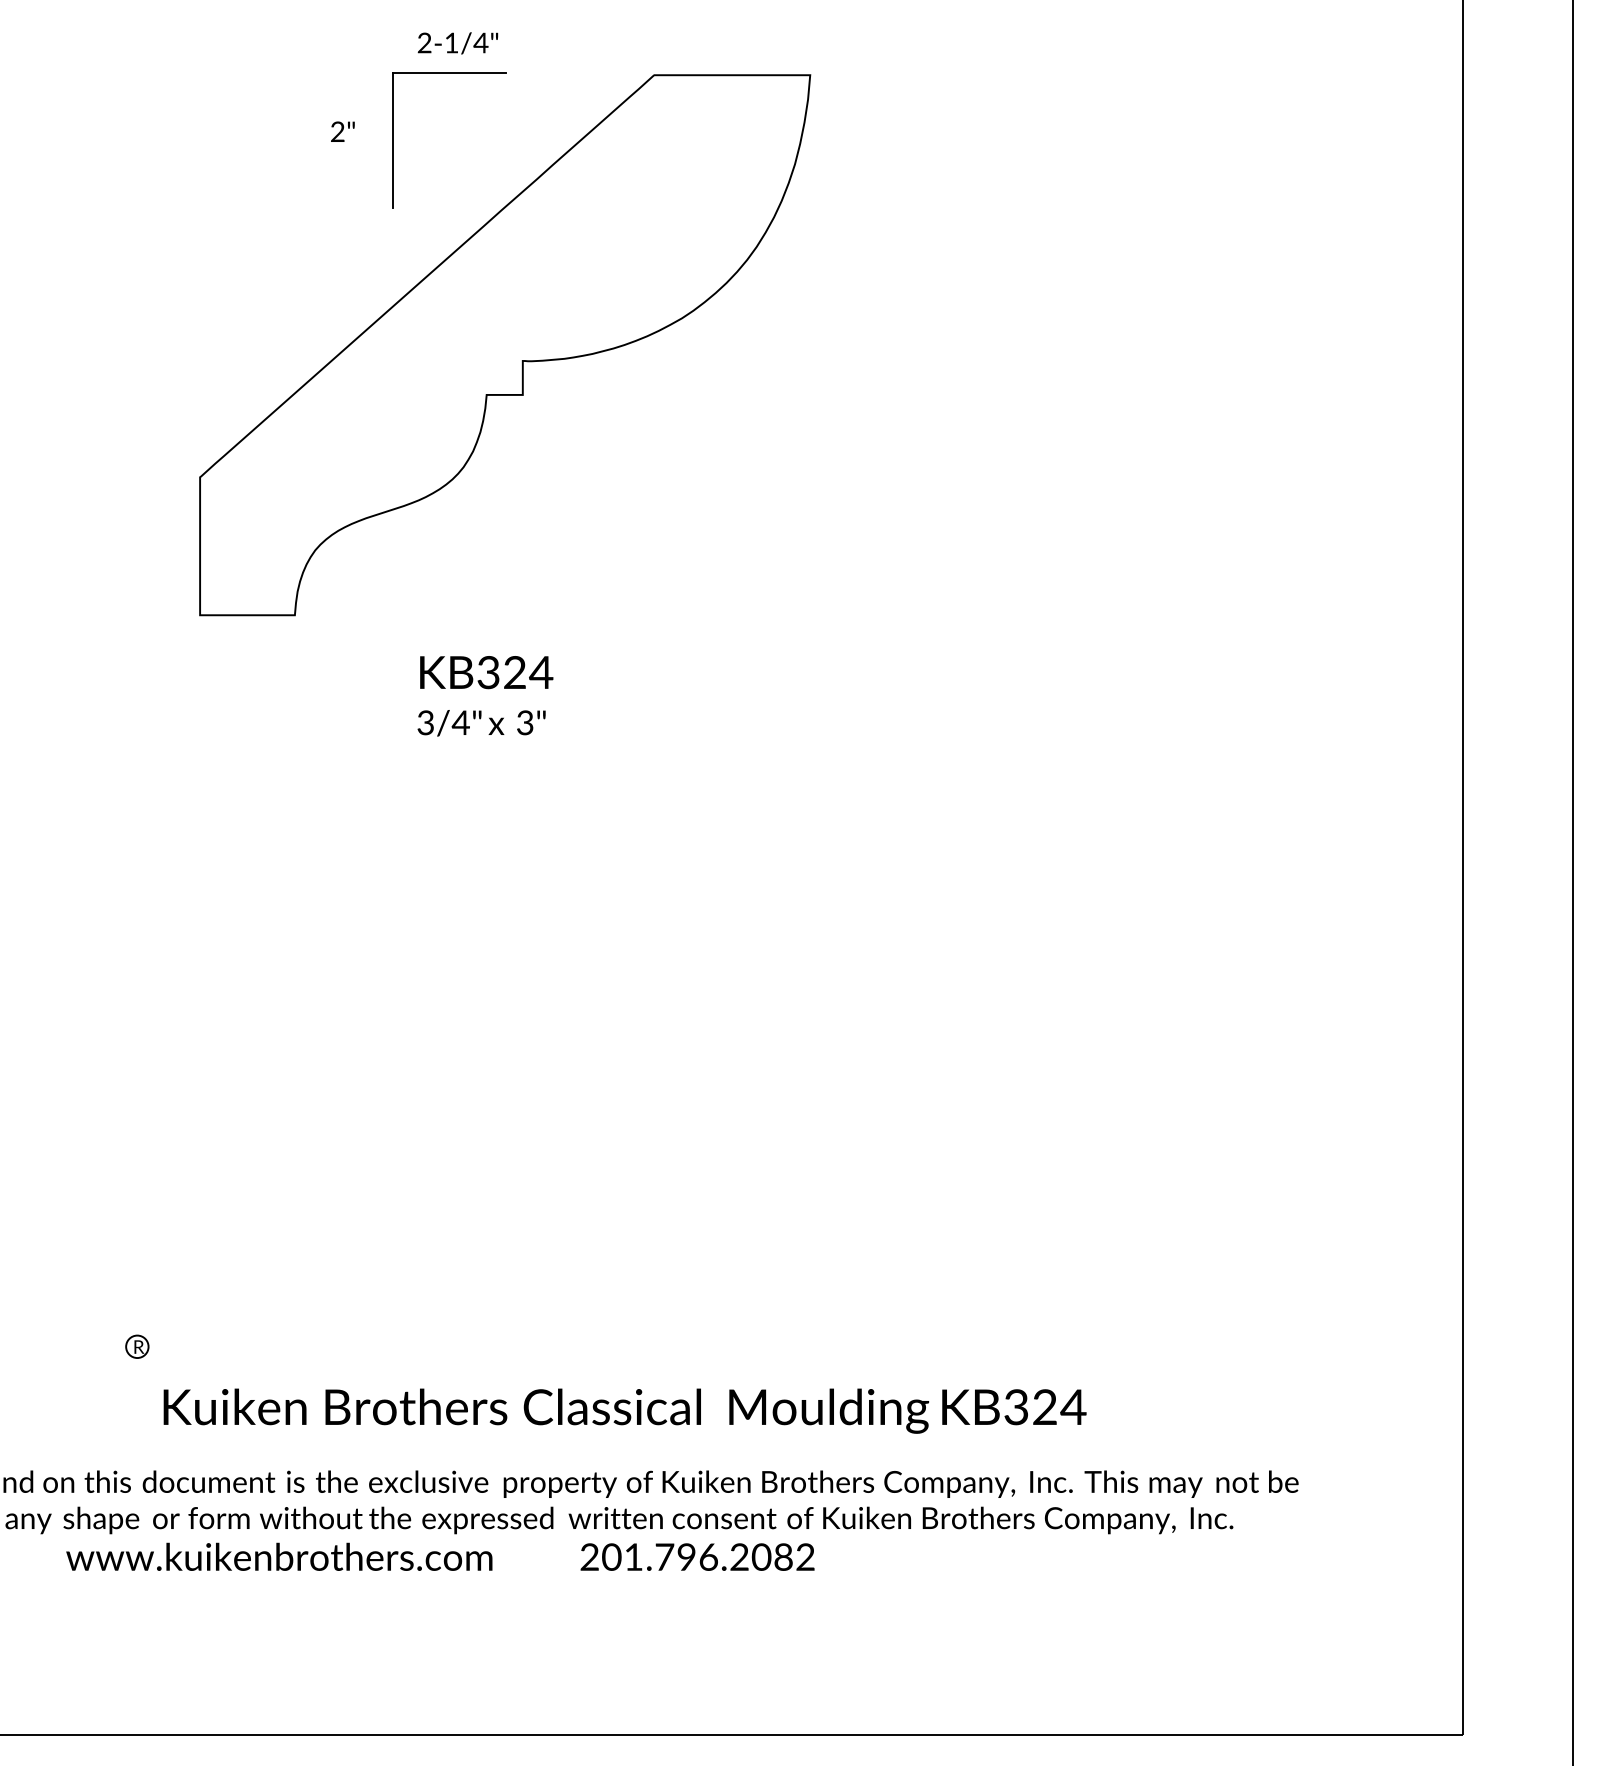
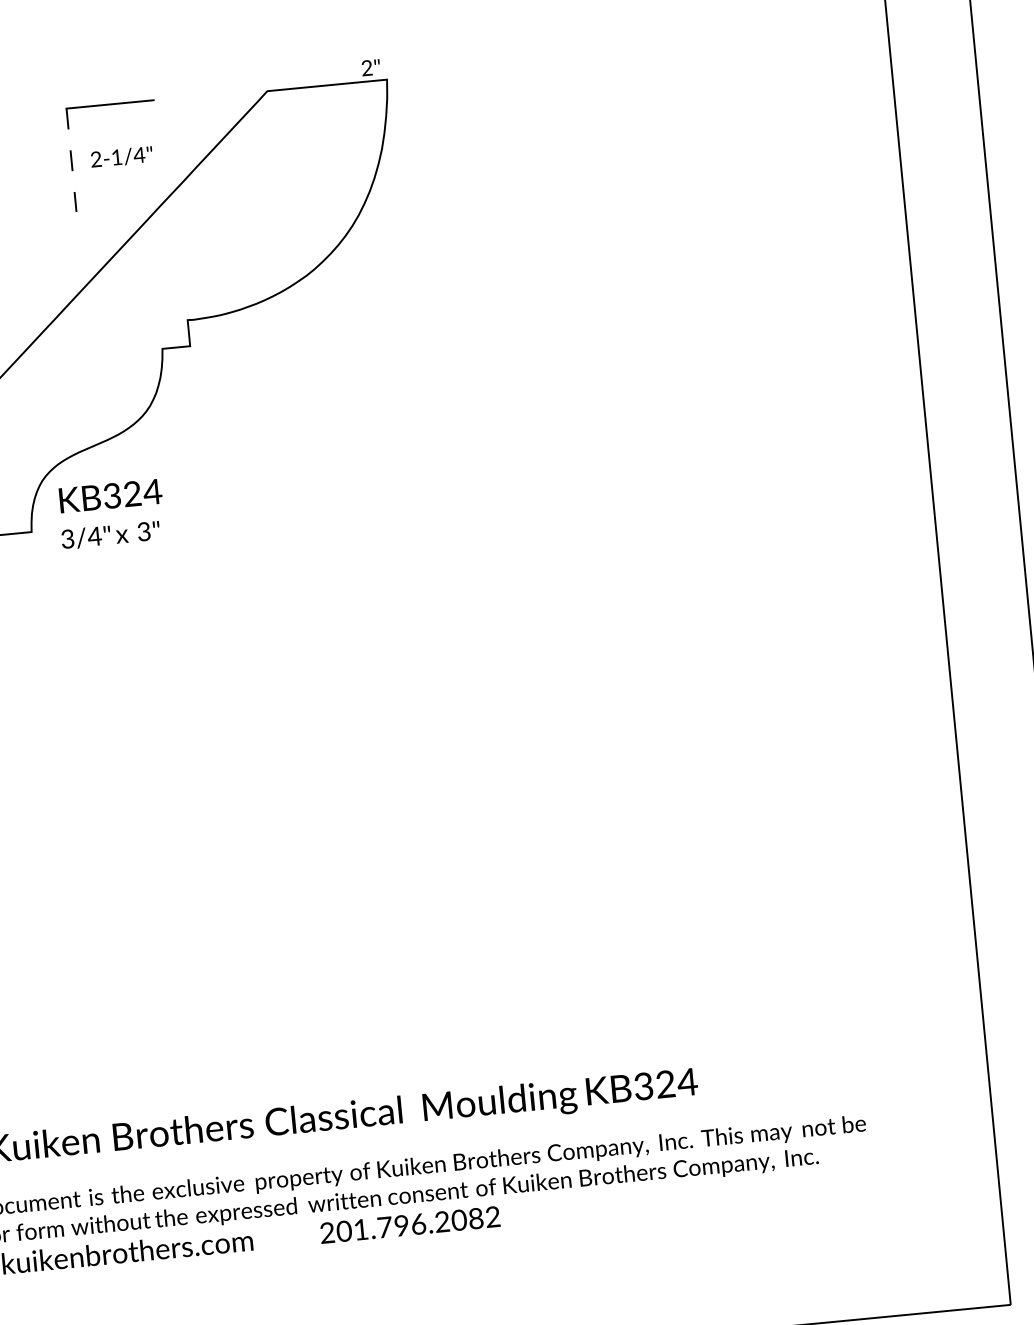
text: (457, 43) -> (121, 157), moved
text: (342, 131) -> (370, 67), moved
line: (392, 140) -> (71, 160), solid -> dashed
text: (485, 696) -> (111, 514), moved

